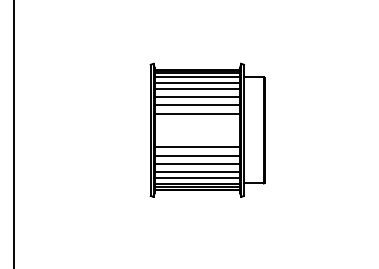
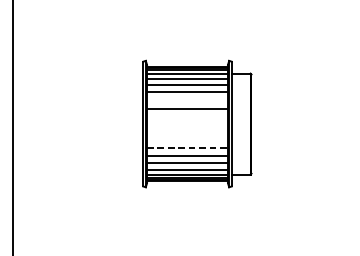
line: (197, 105) -> (187, 100), removed
line: (197, 146) -> (187, 139), removed
line: (197, 155) -> (187, 147), solid -> dashed

